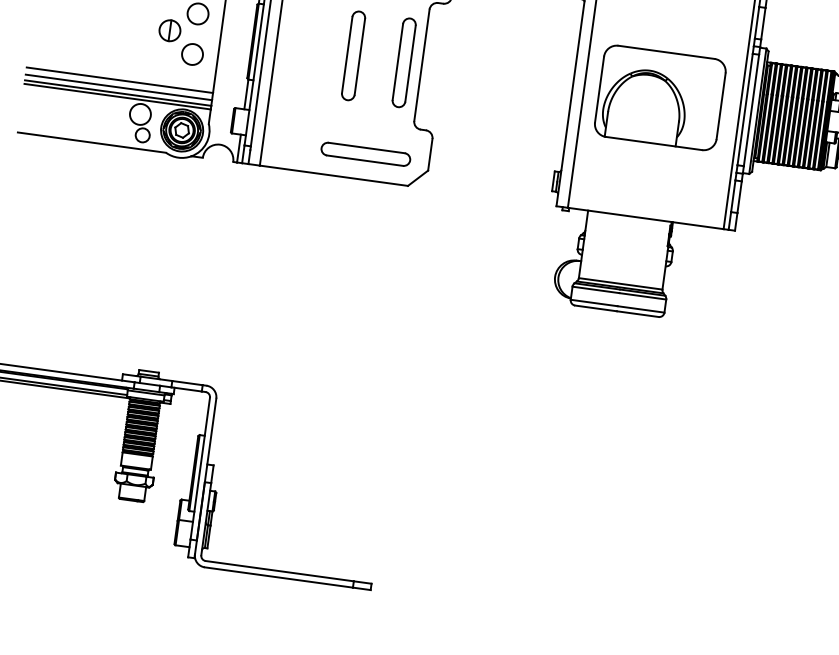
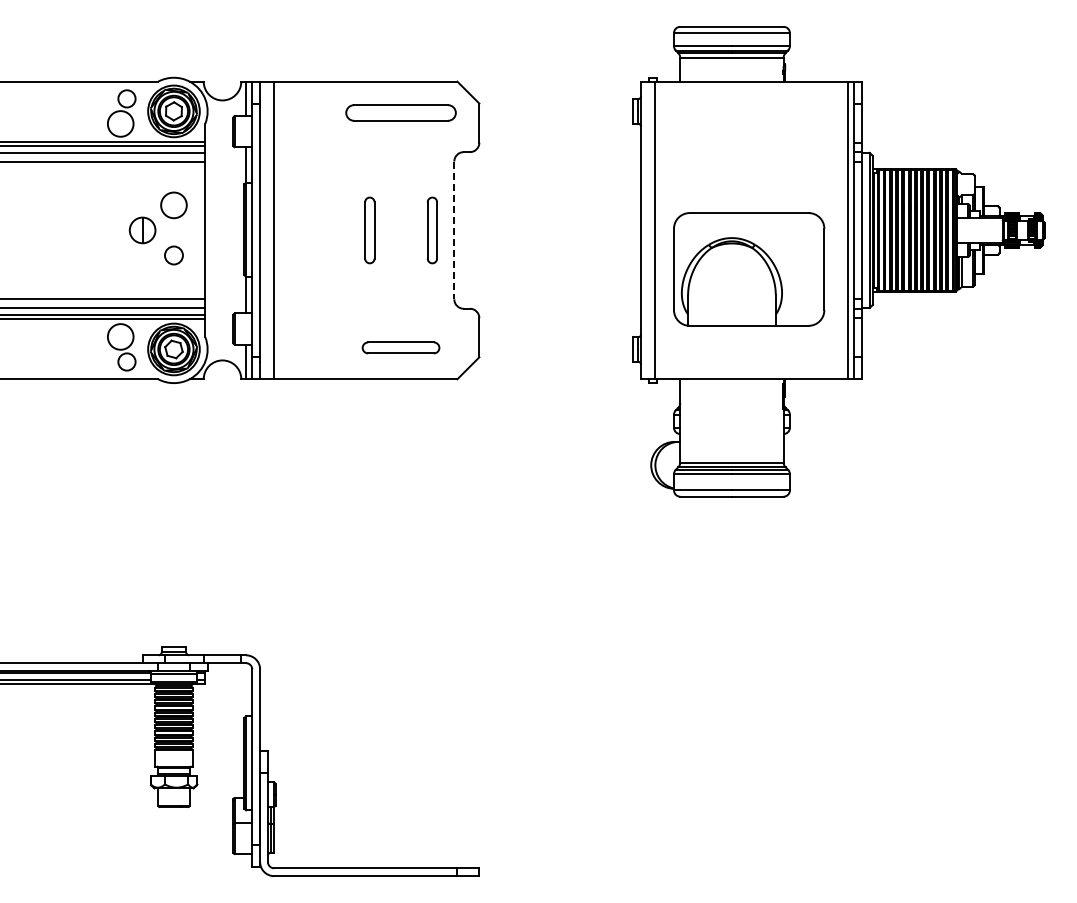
circle: (192, 54) -> (173, 255), size x0.7
part: (353, 55) -> (369, 230), size x0.6
part: (404, 62) -> (432, 230), size x0.6
line: (422, 65) -> (454, 230), solid -> dashed
part: (660, 98) -> (749, 269), moved
part: (365, 153) -> (400, 347), size x0.7

